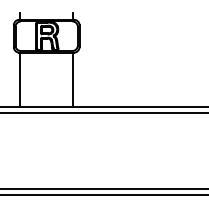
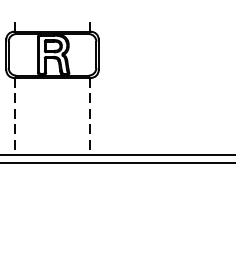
line: (20, 80) -> (15, 117), solid -> dashed
line: (73, 80) -> (90, 117), solid -> dashed

